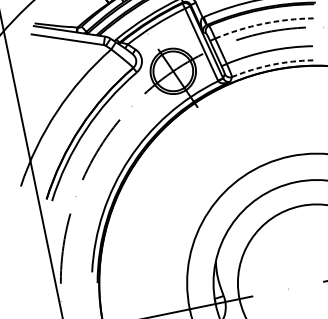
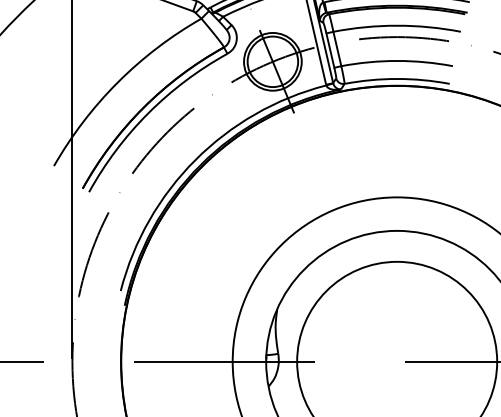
arc: (263, 23) -> (397, 25), dashed -> solid
arc: (272, 64) -> (397, 78), dashed -> solid

